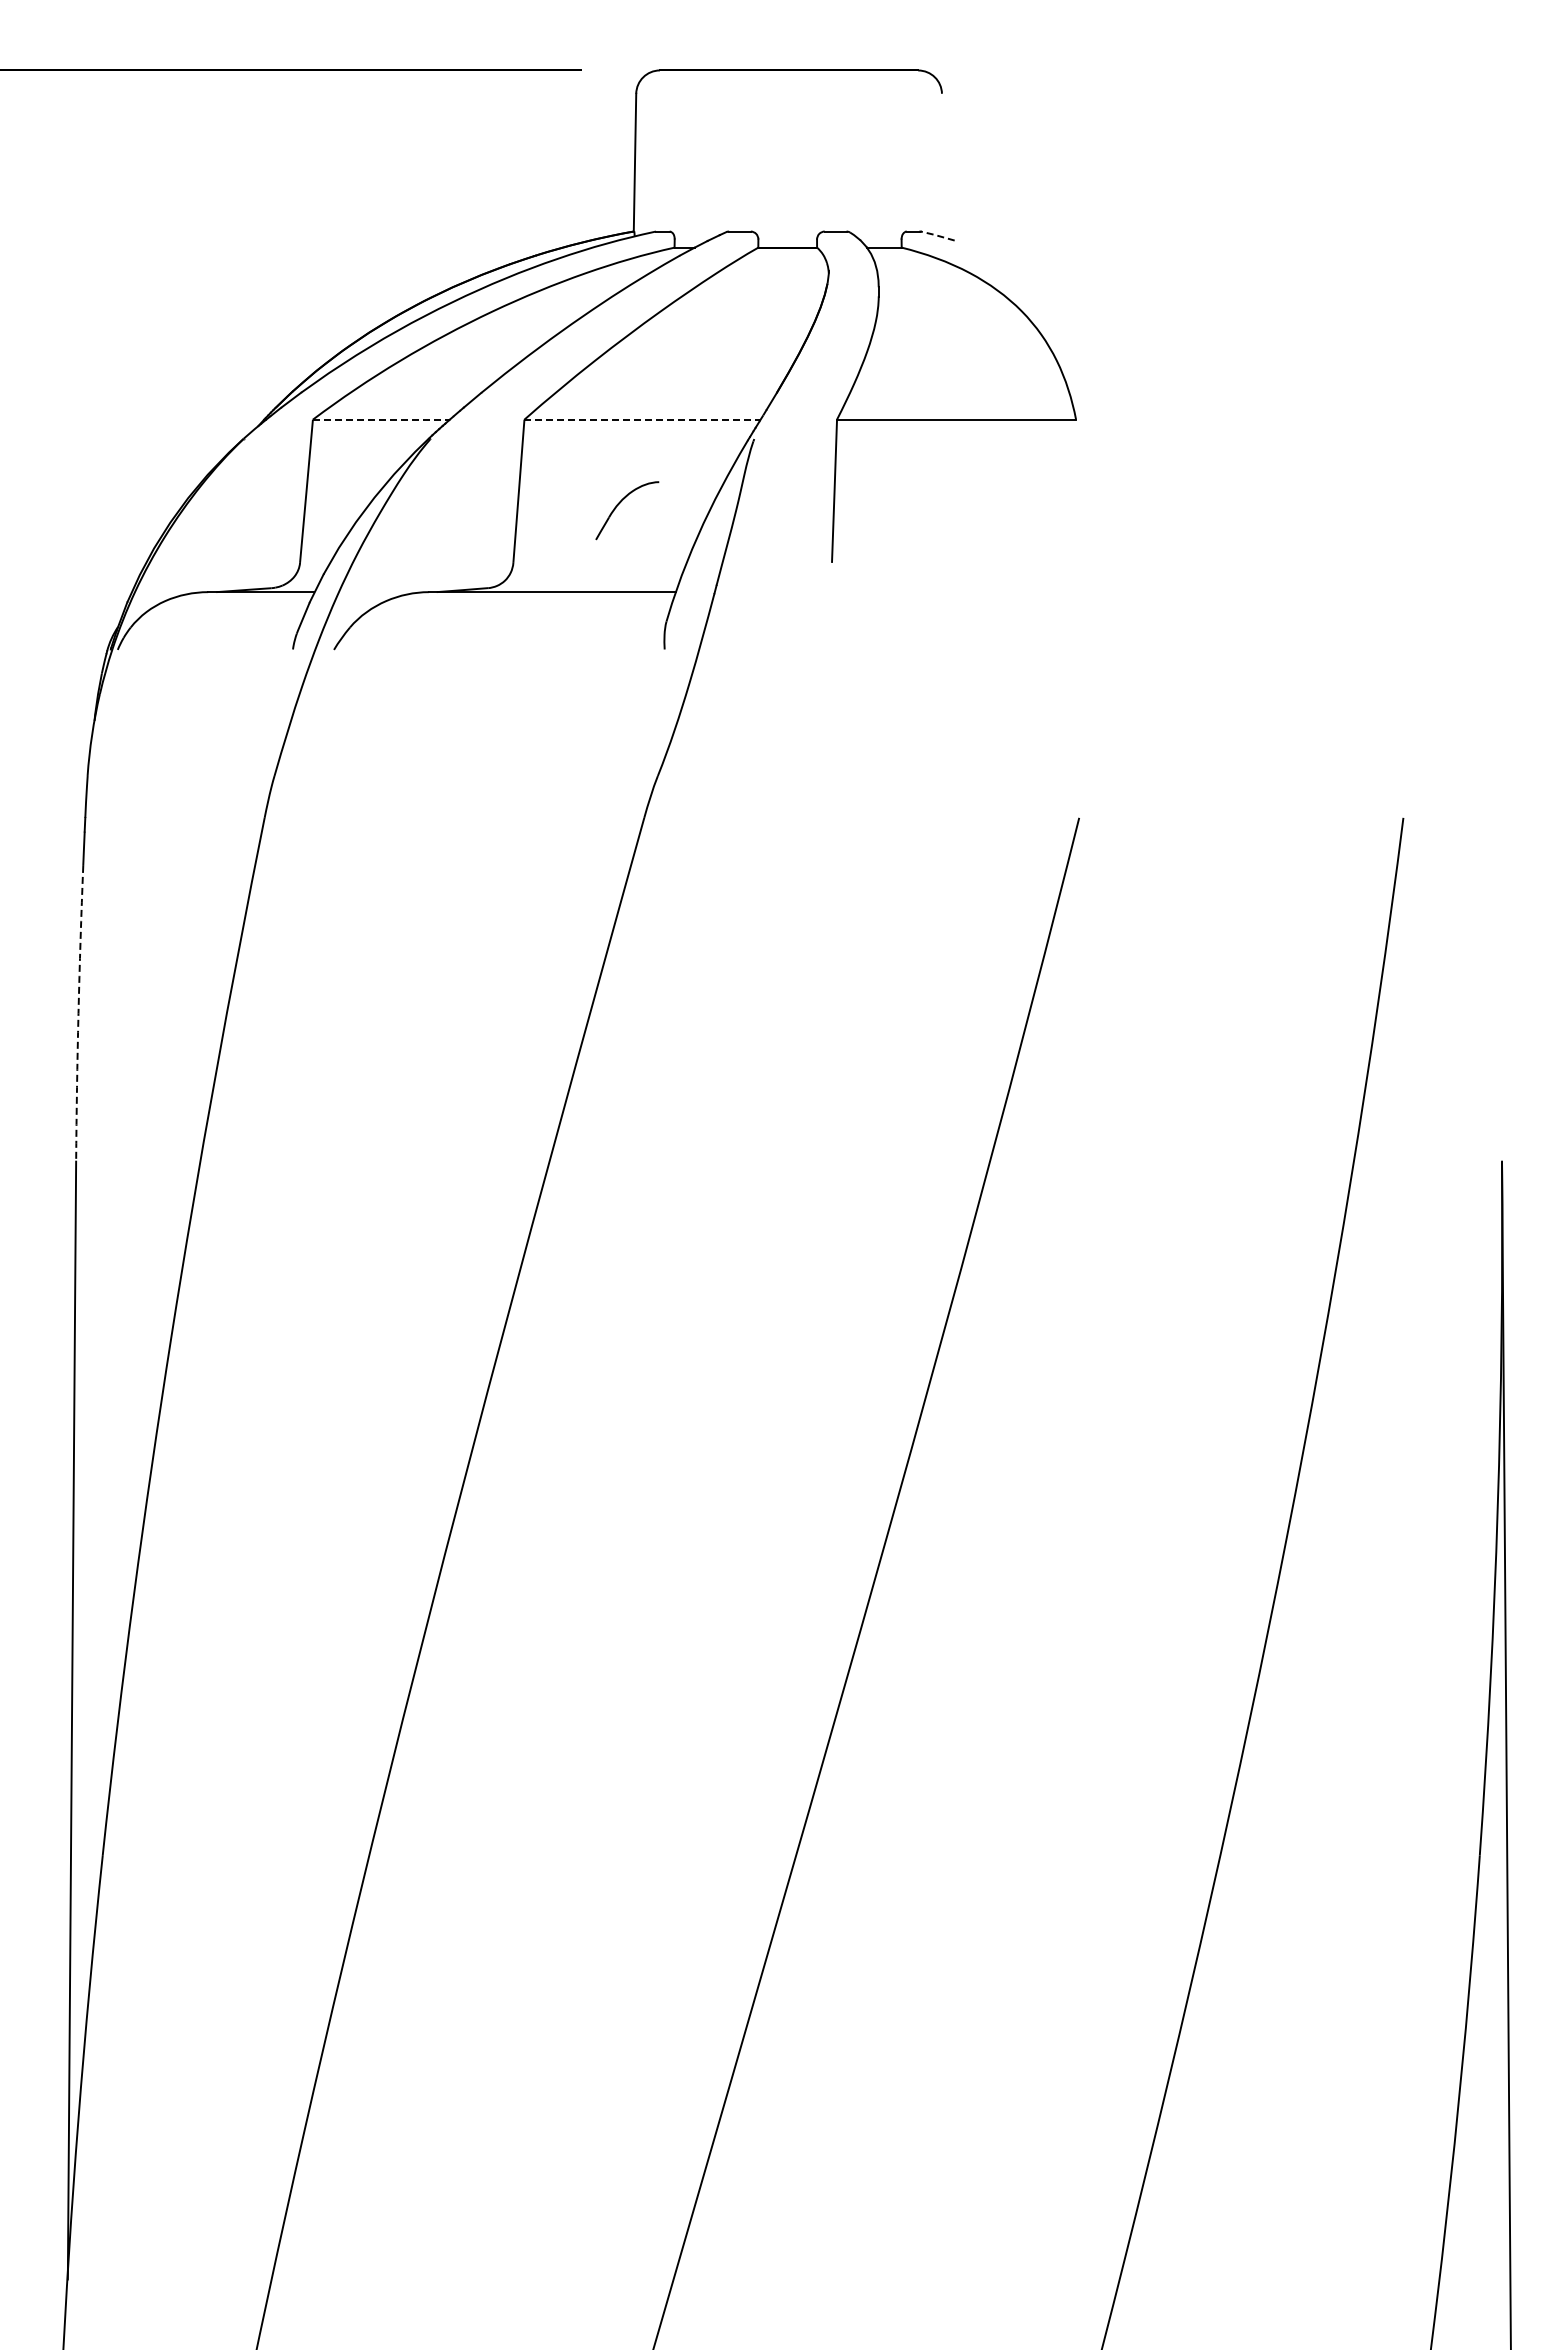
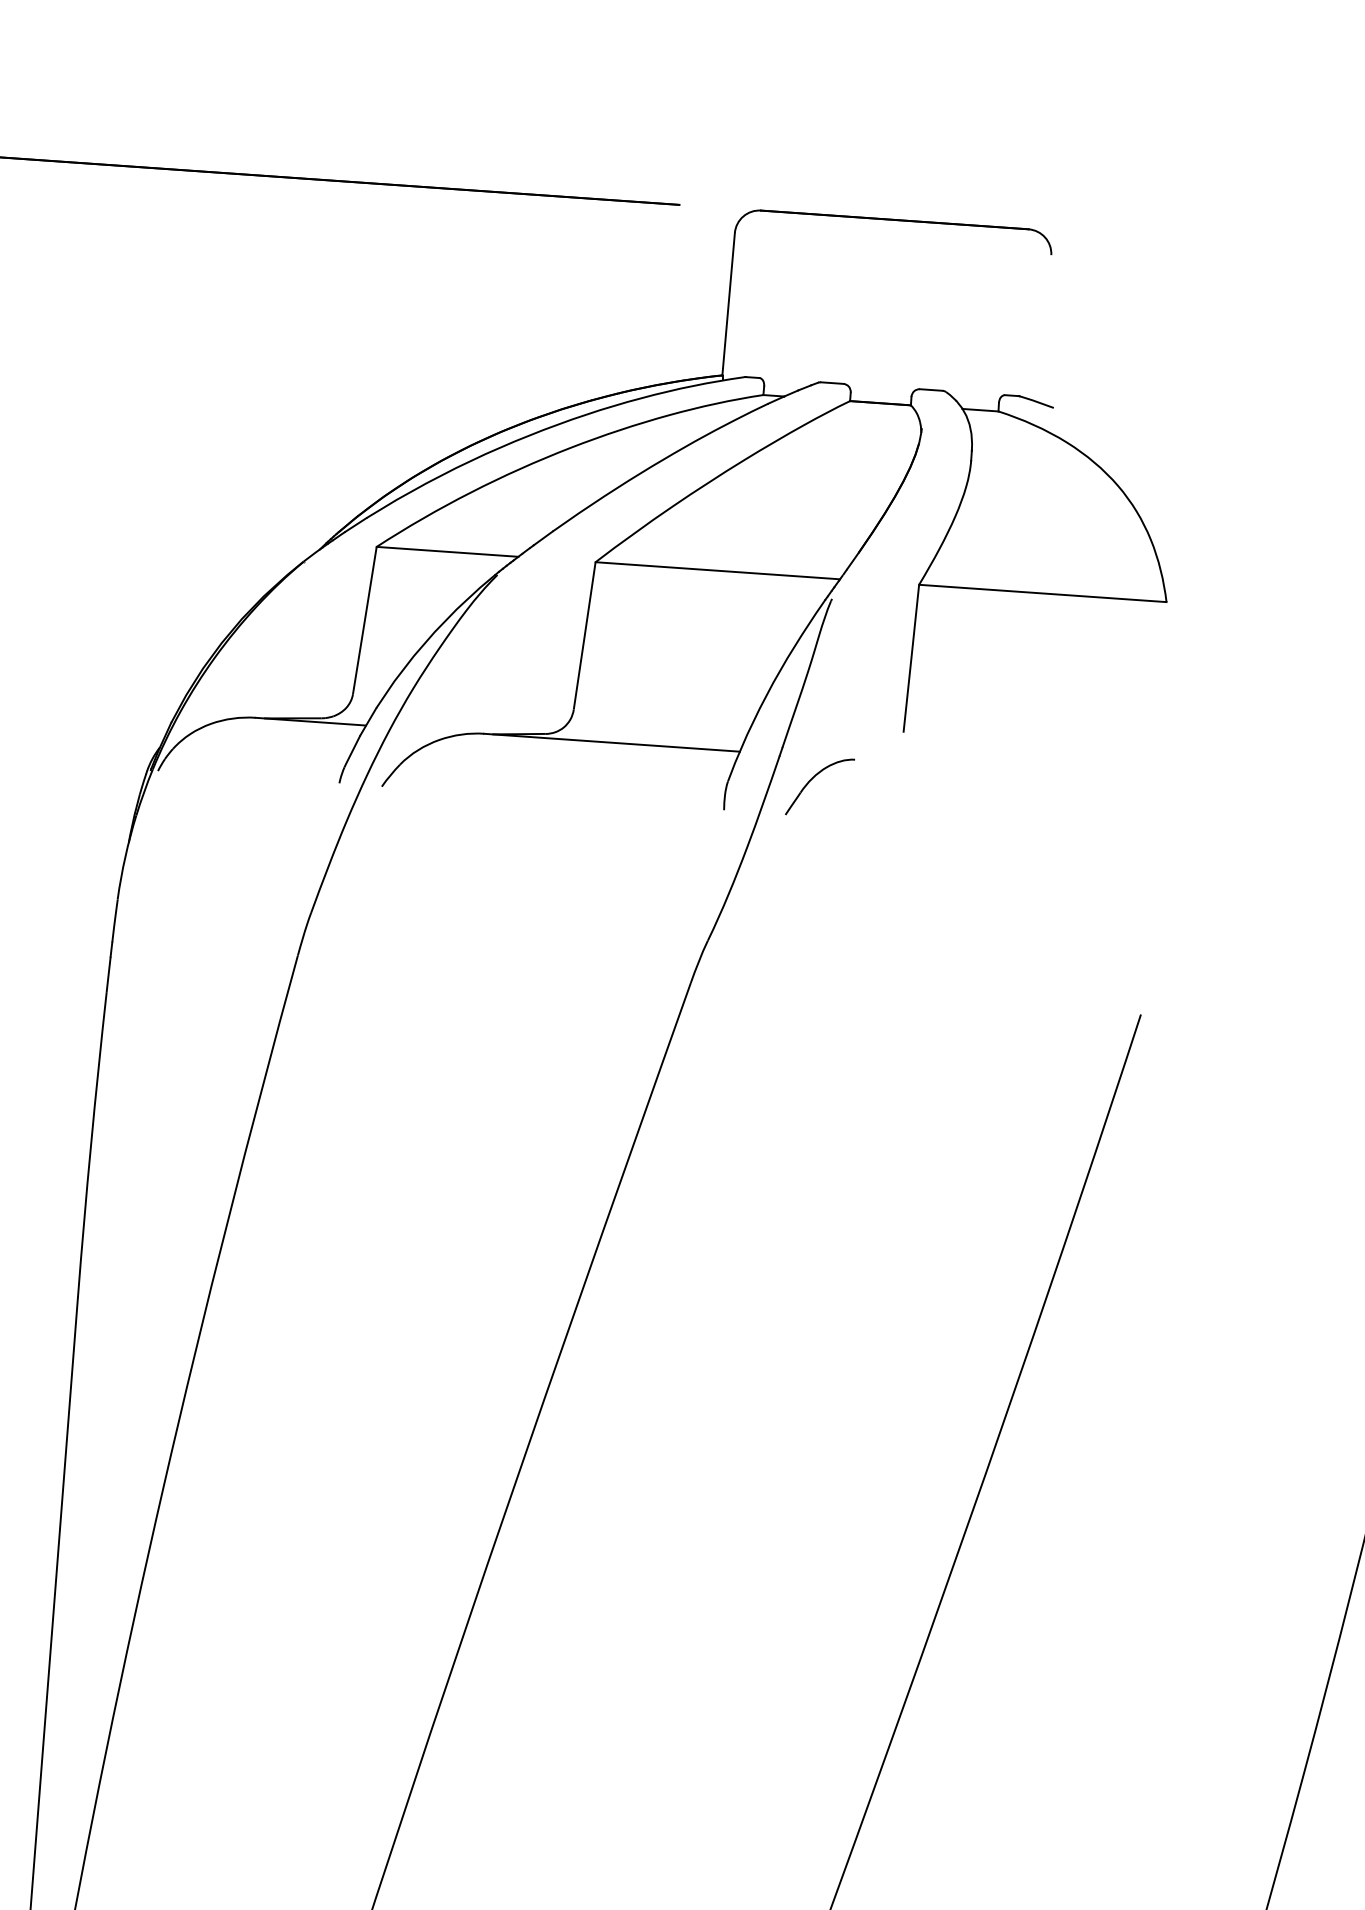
line: (936, 235) -> (1035, 401), dashed -> solid
line: (381, 419) -> (447, 551), dashed -> solid
line: (643, 419) -> (718, 570), dashed -> solid
part: (620, 503) -> (813, 779), moved
arc: (78, 1013) -> (91, 1144), dashed -> solid

